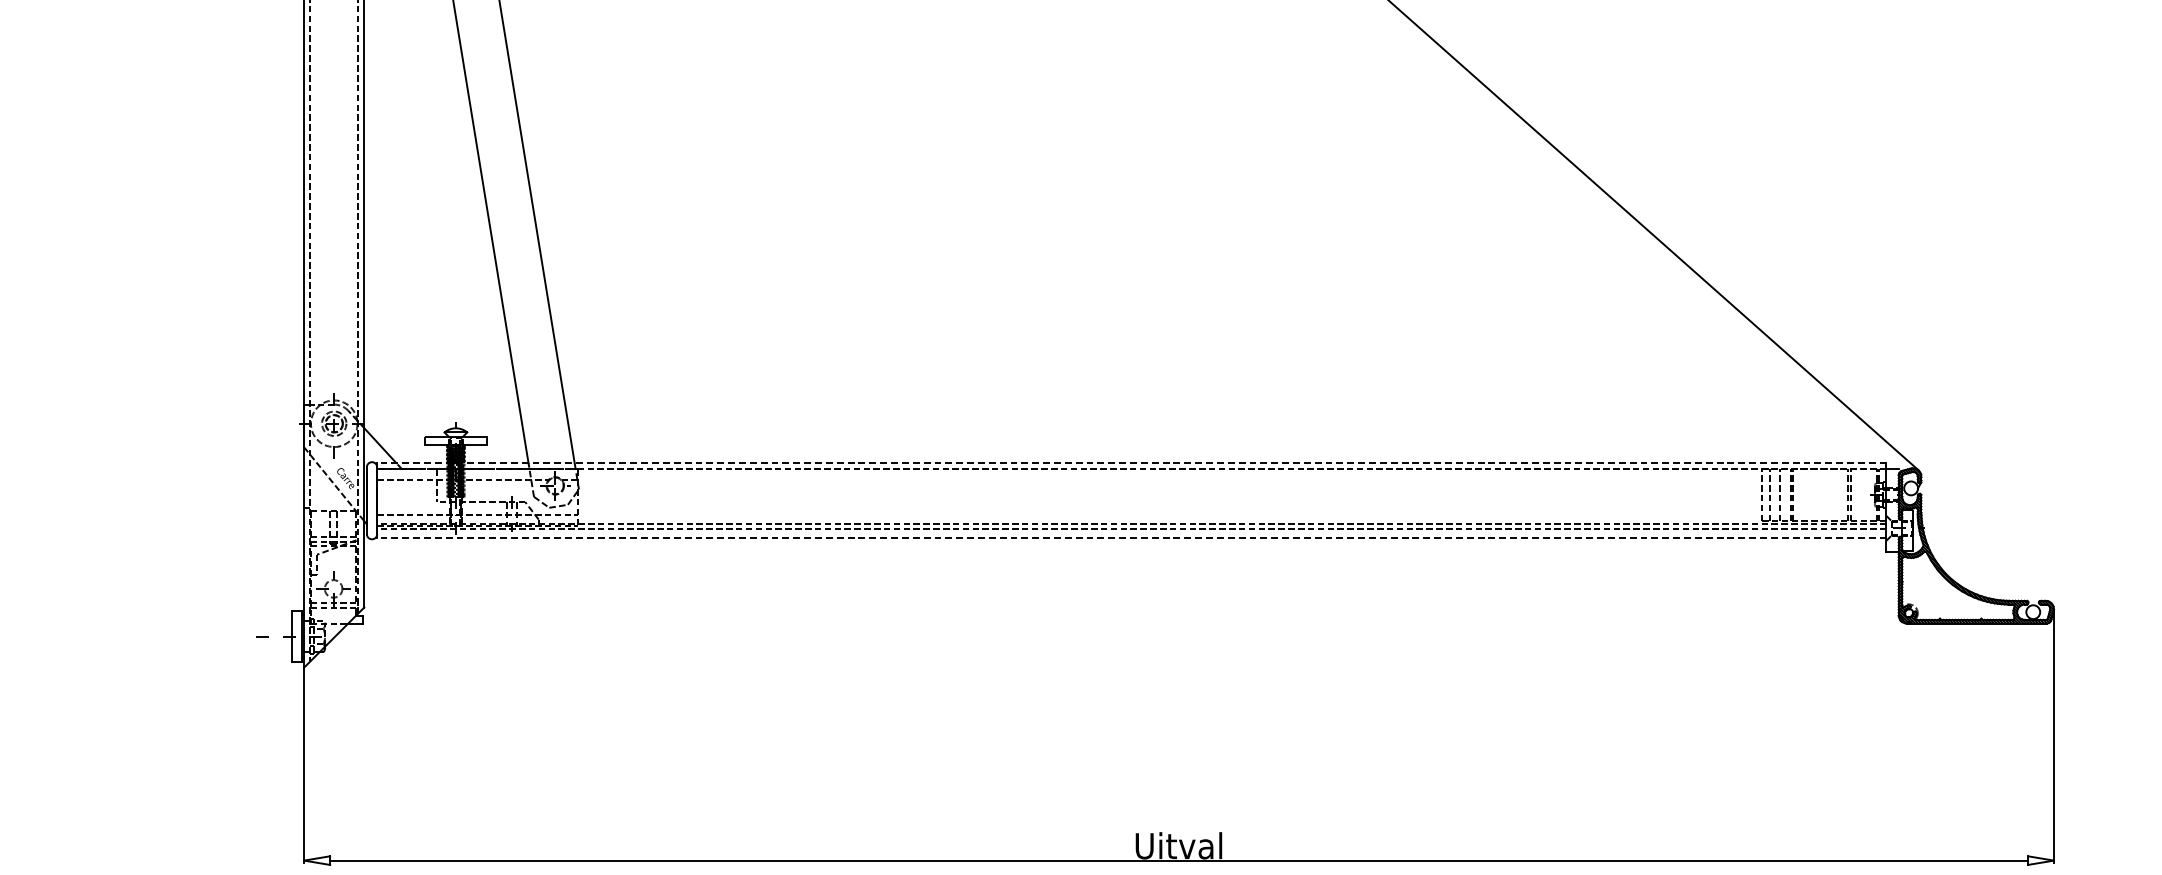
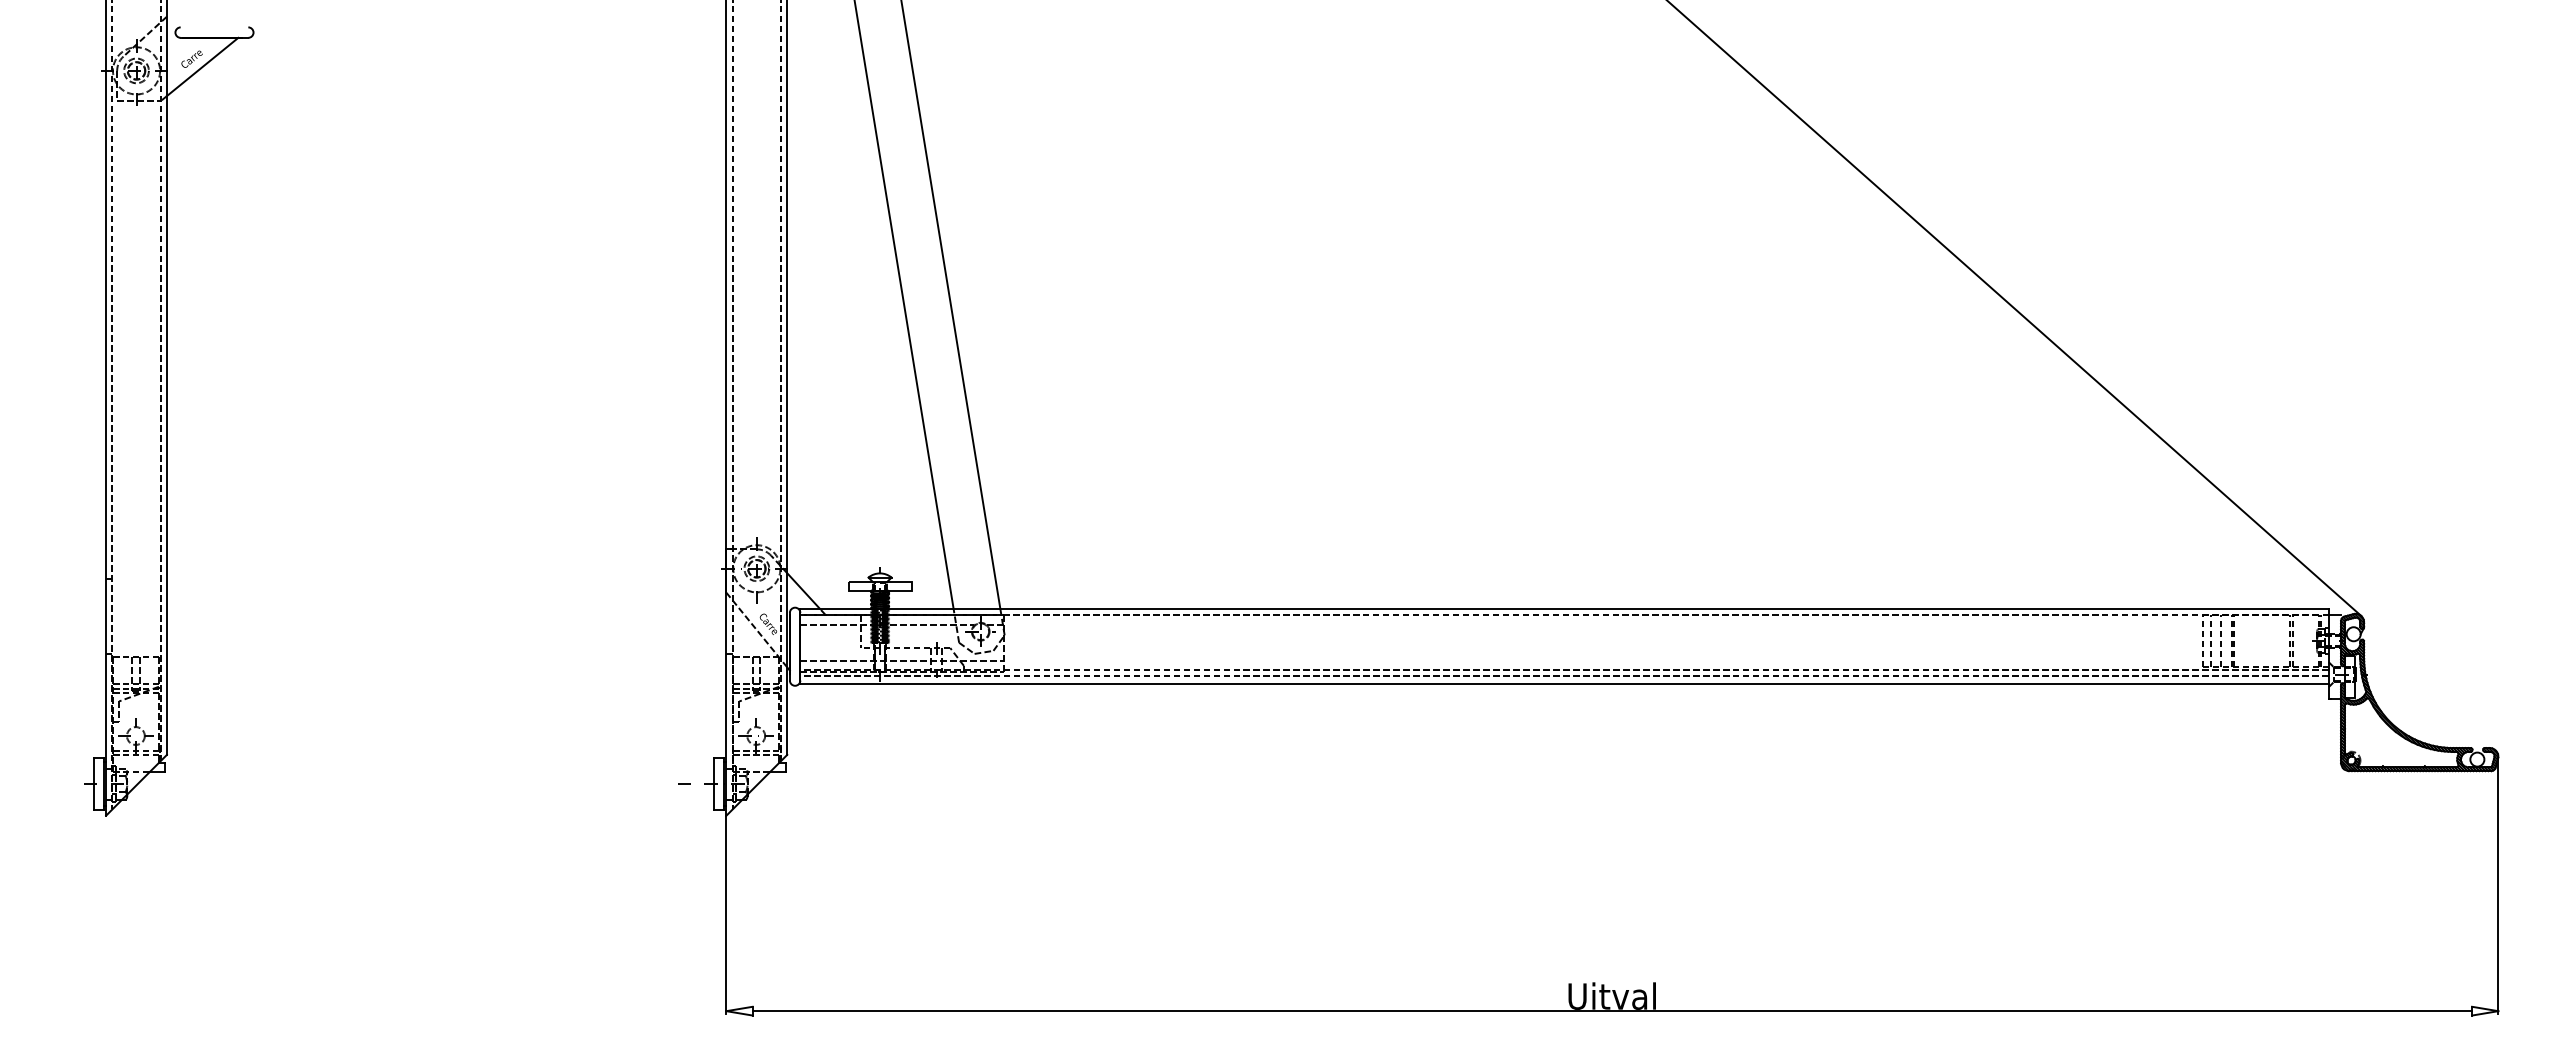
line: (1131, 462) -> (1564, 608), dashed -> solid
line: (1131, 538) -> (1564, 684), dashed -> solid

